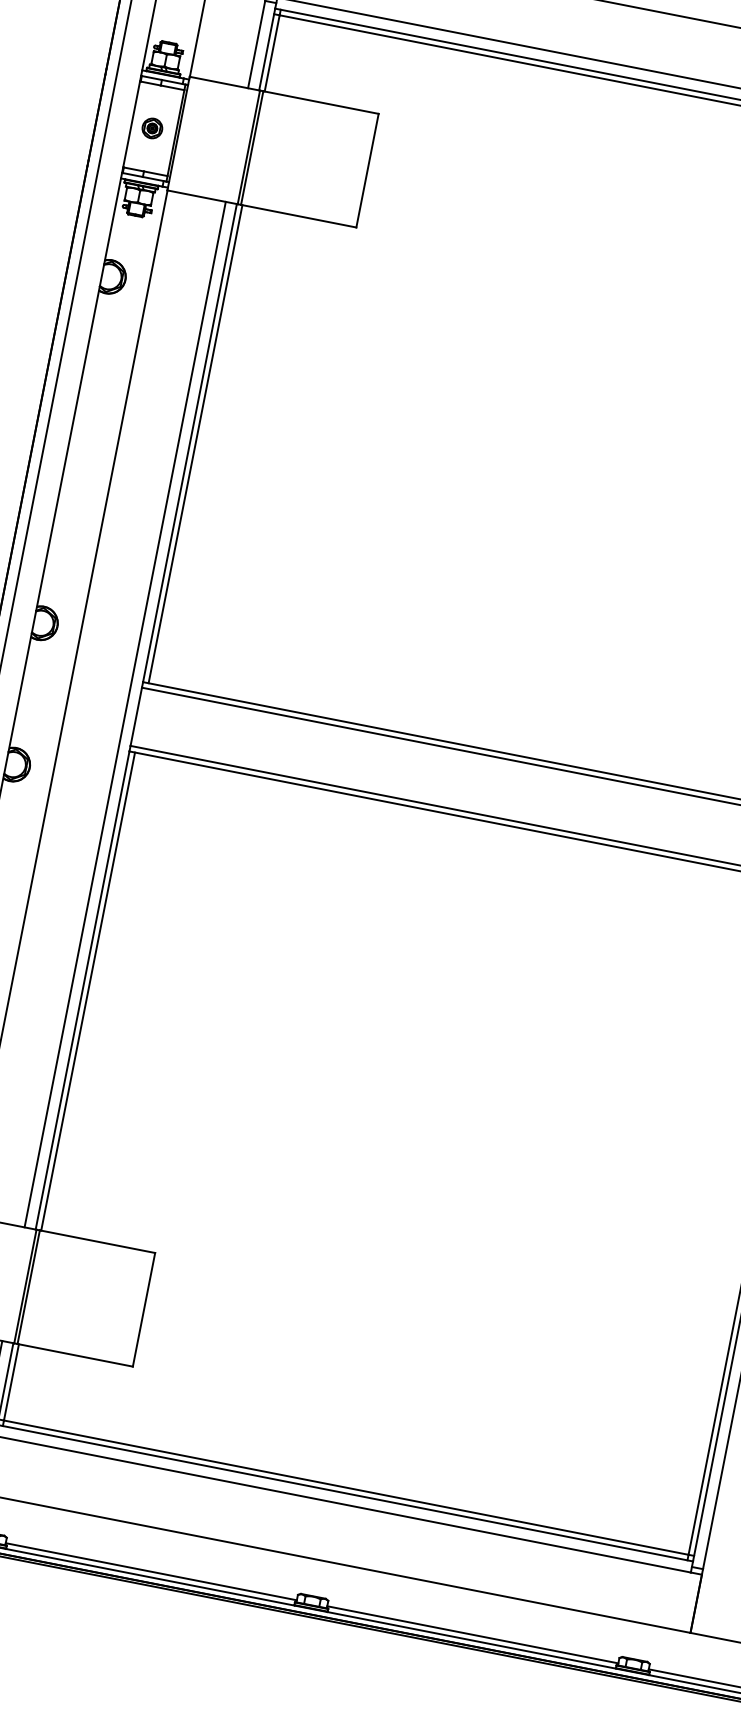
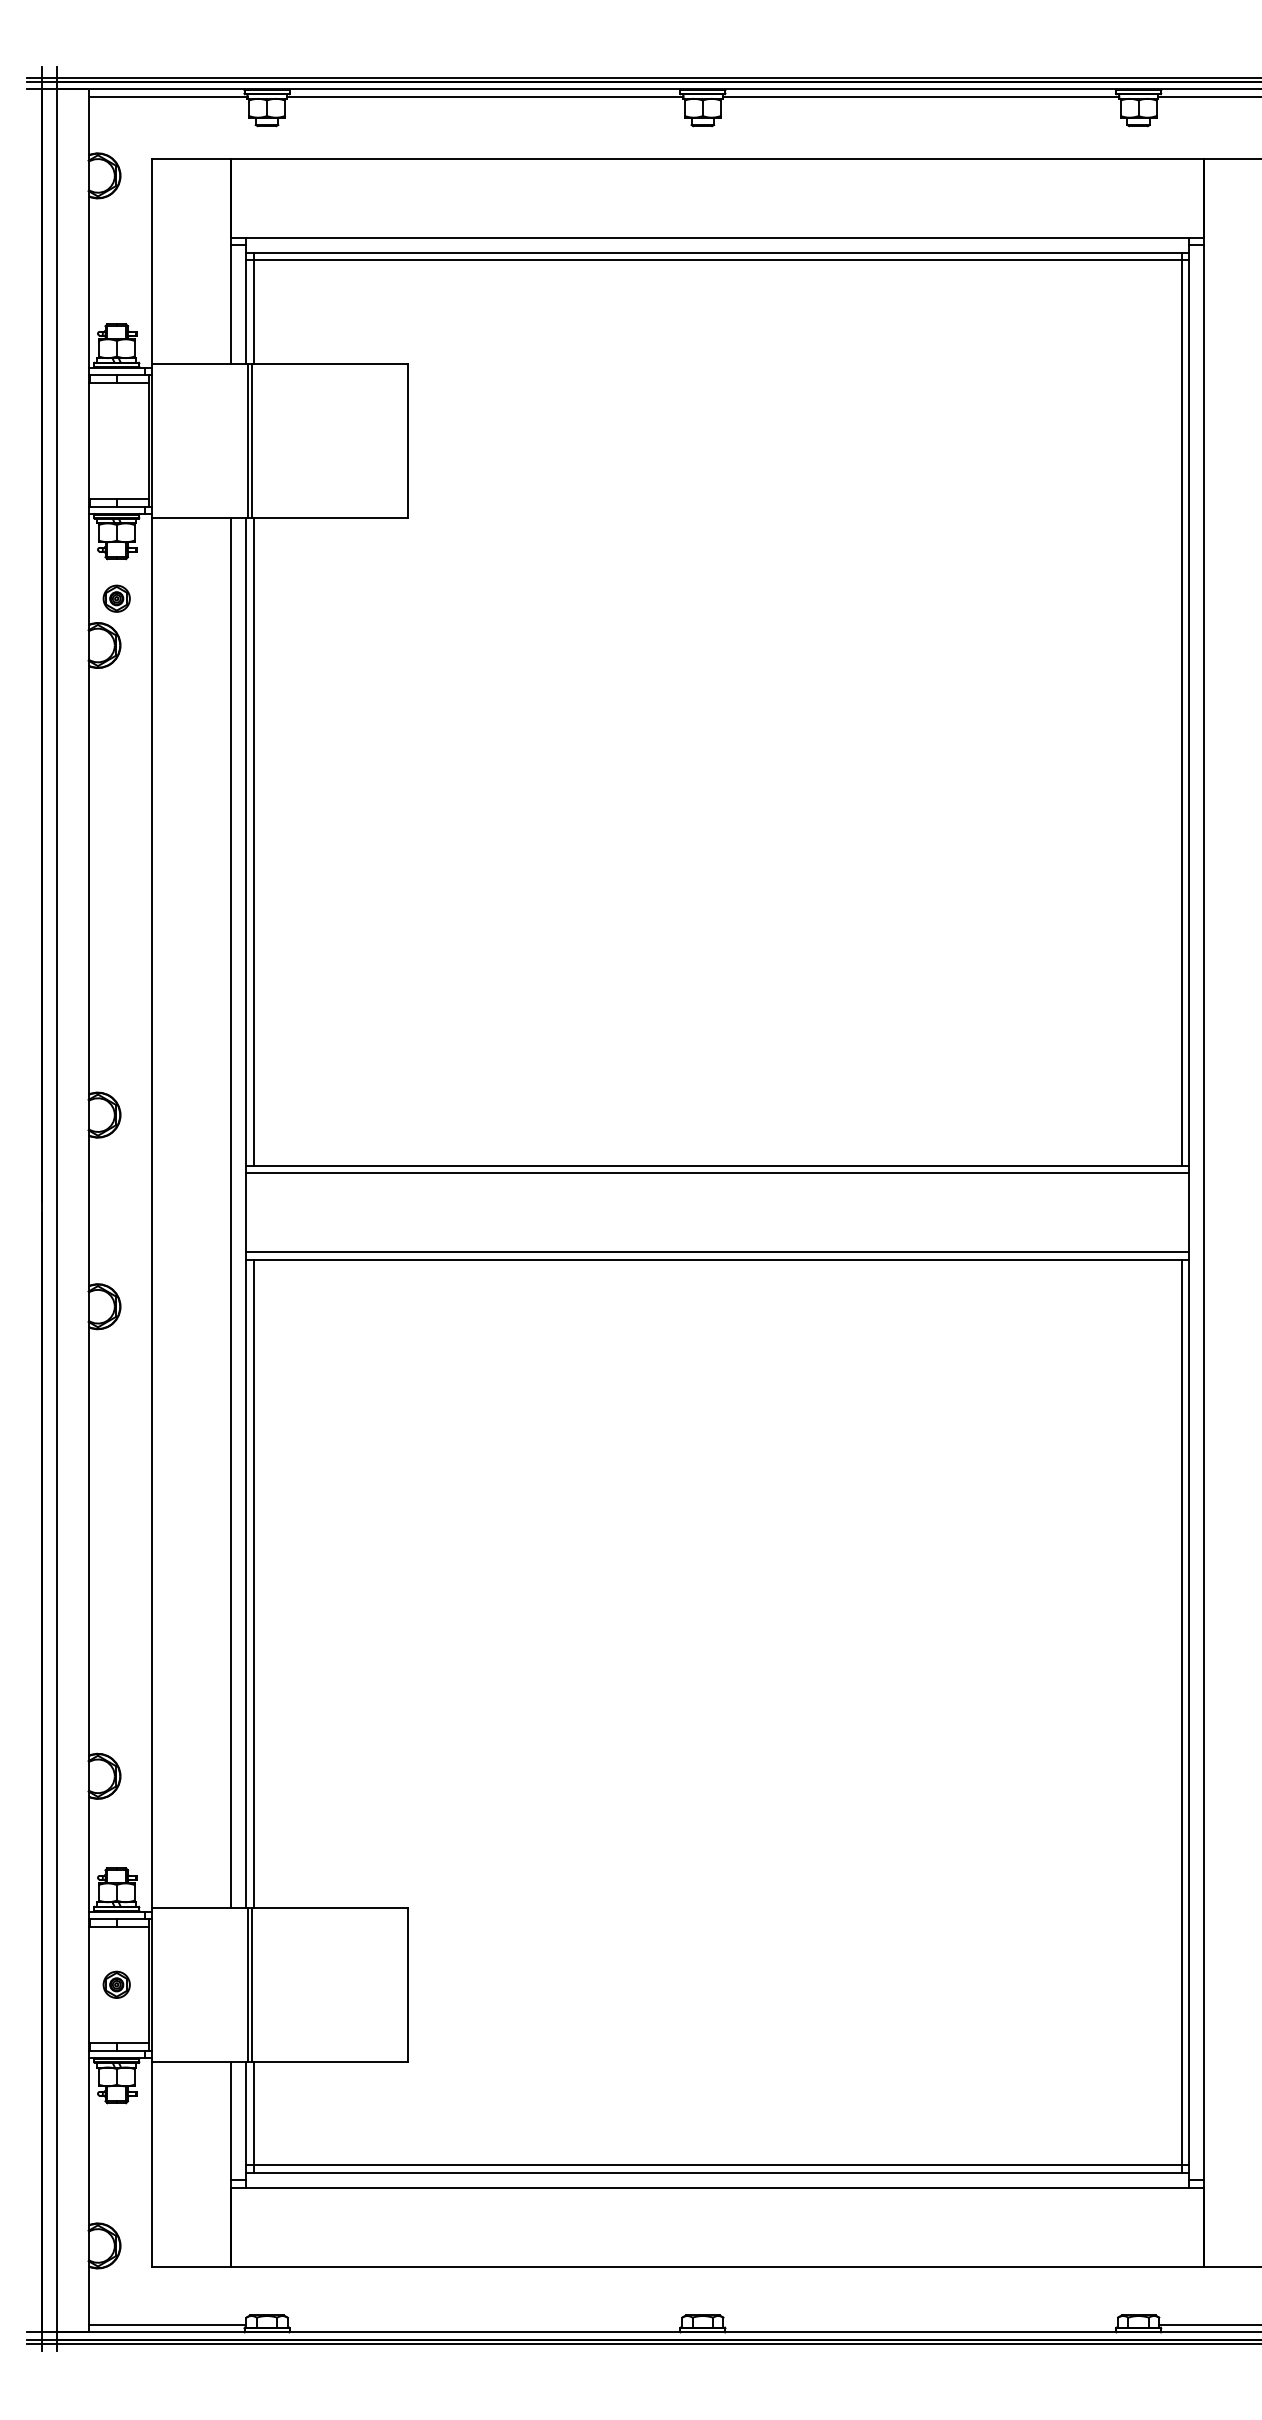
part: (152, 128) -> (116, 598), moved
line: (151, 1571) -> (484, 2324), removed
line: (472, 1634) -> (920, 2324), removed

